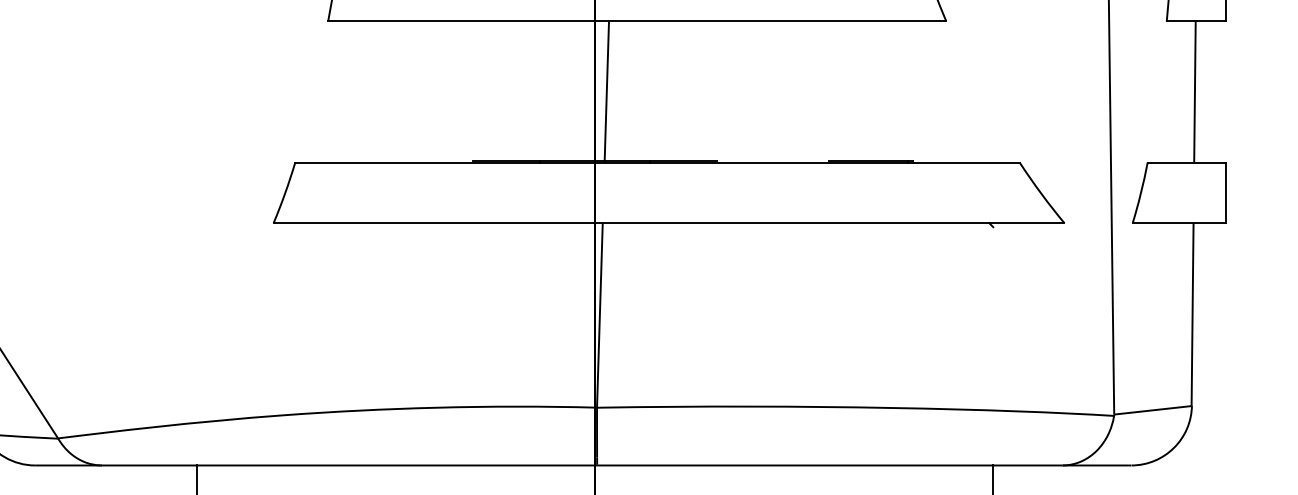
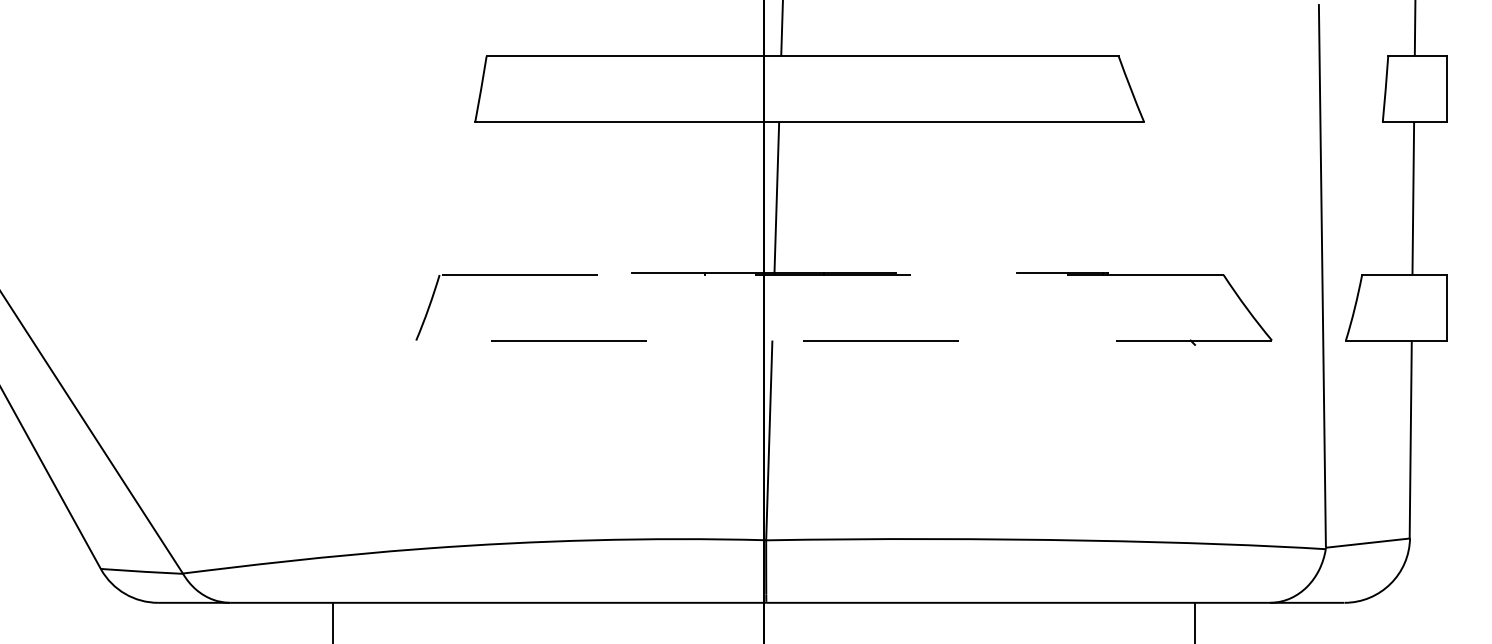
line: (657, 162) -> (831, 274), solid -> dashed
line: (669, 223) -> (844, 340), solid -> dashed

